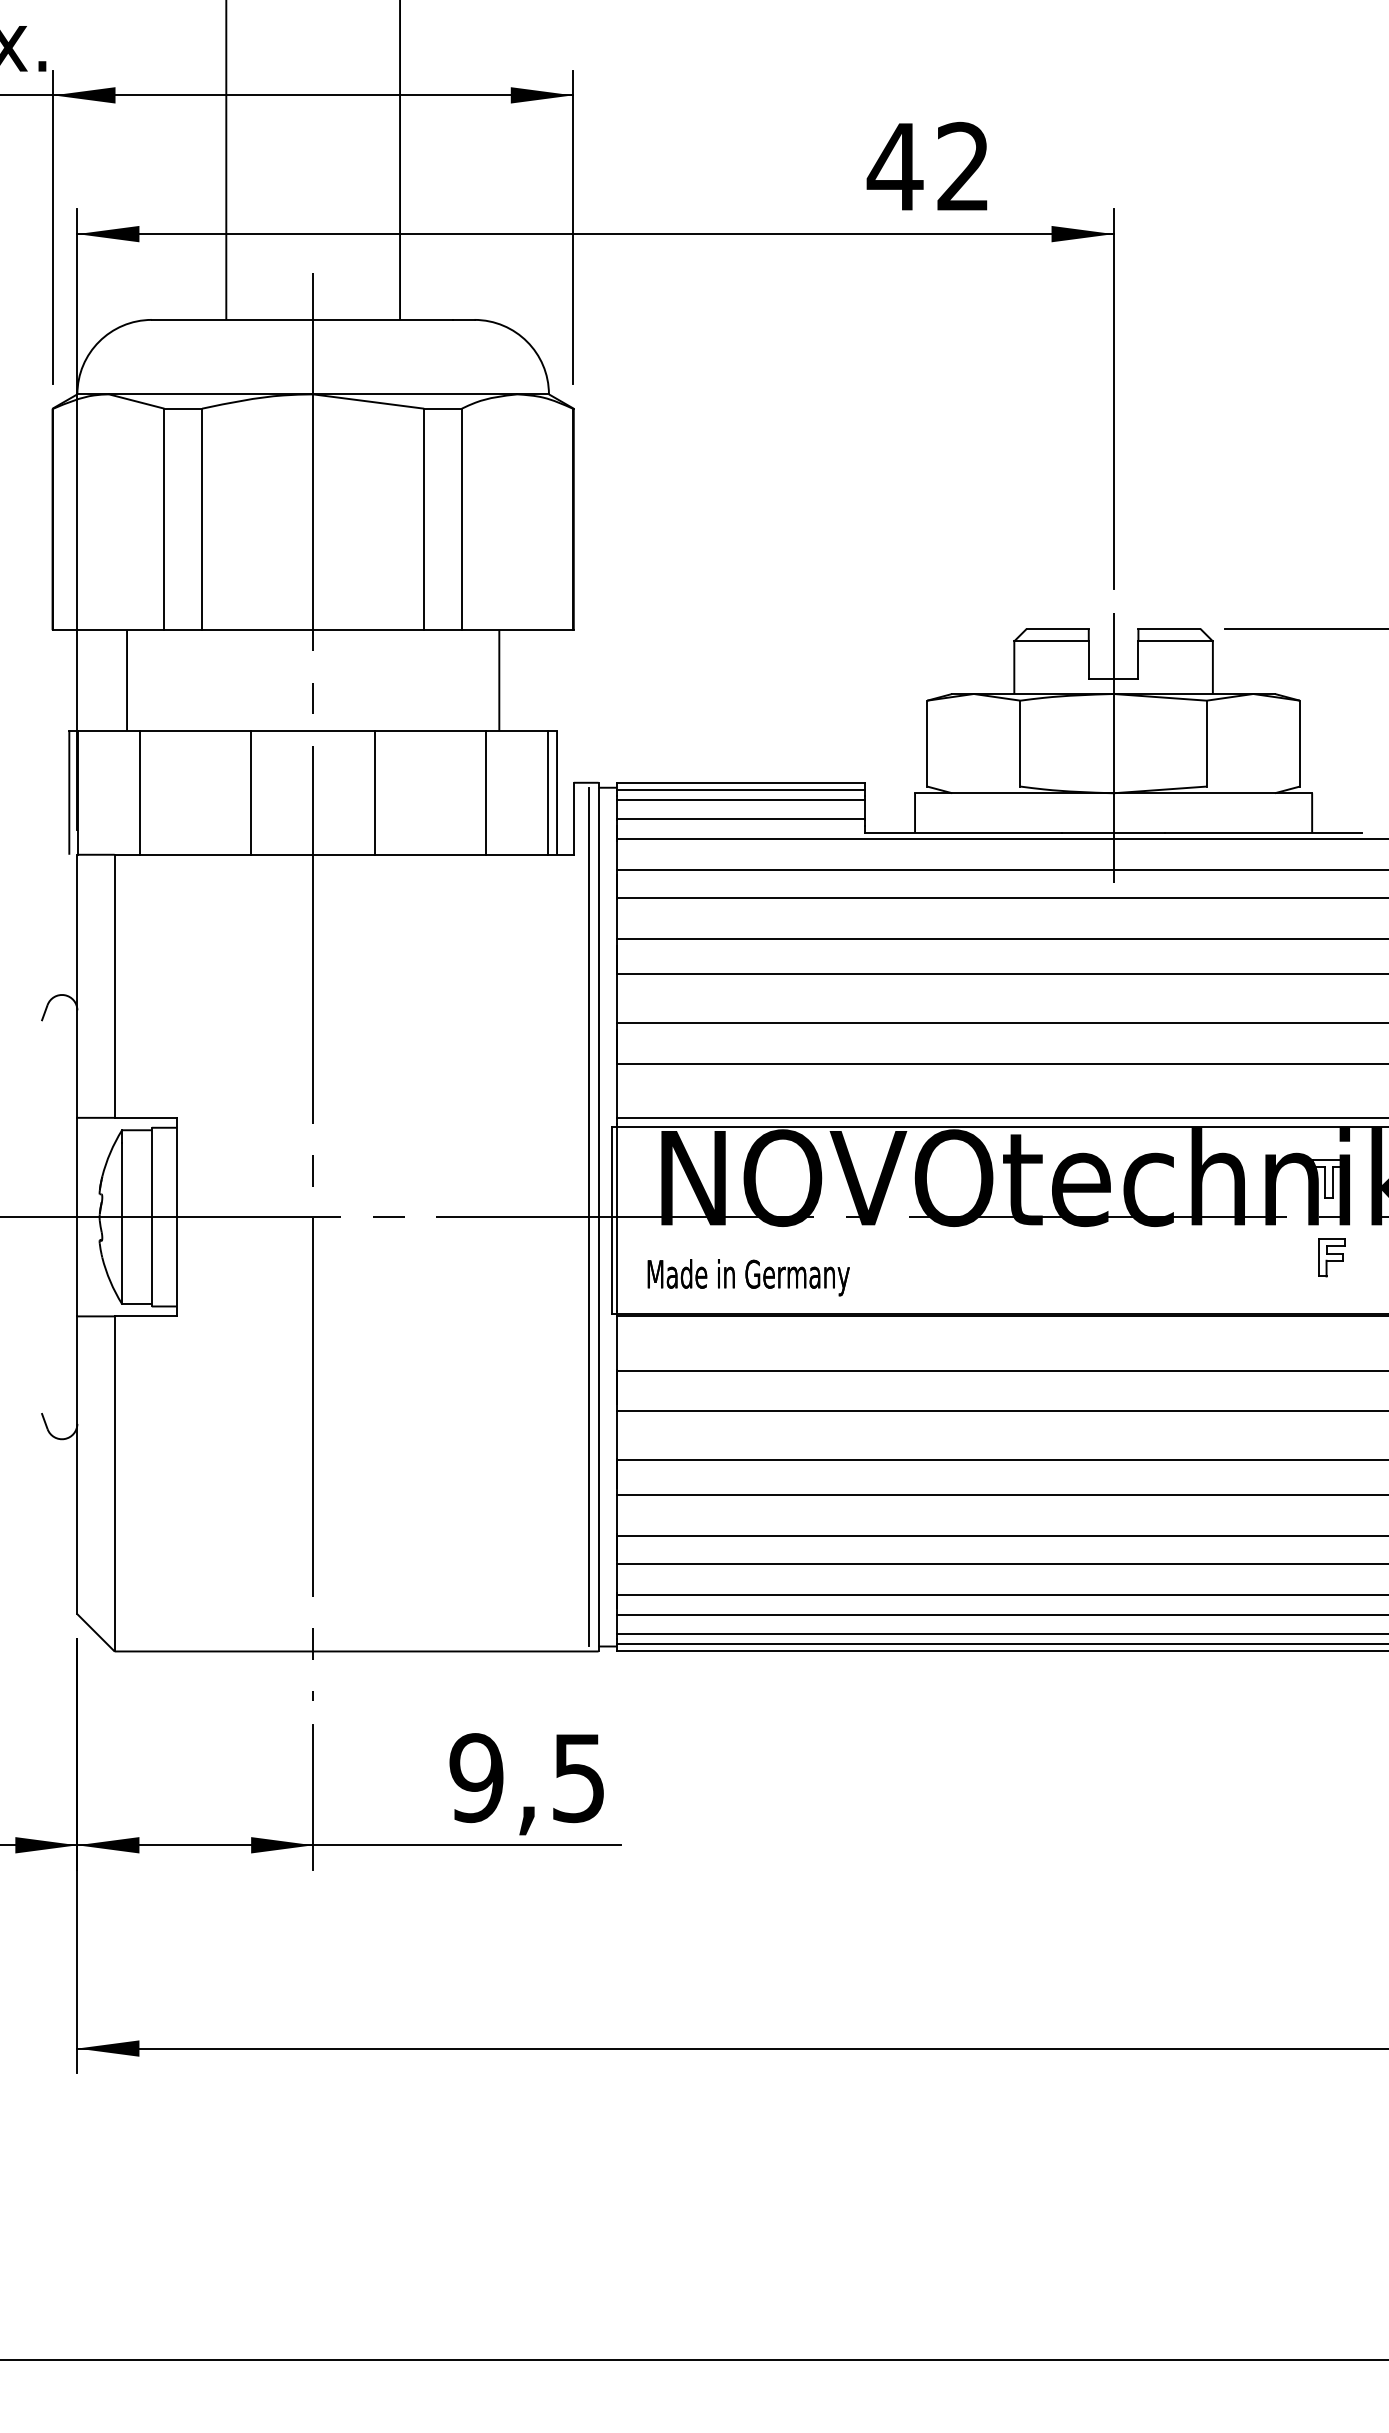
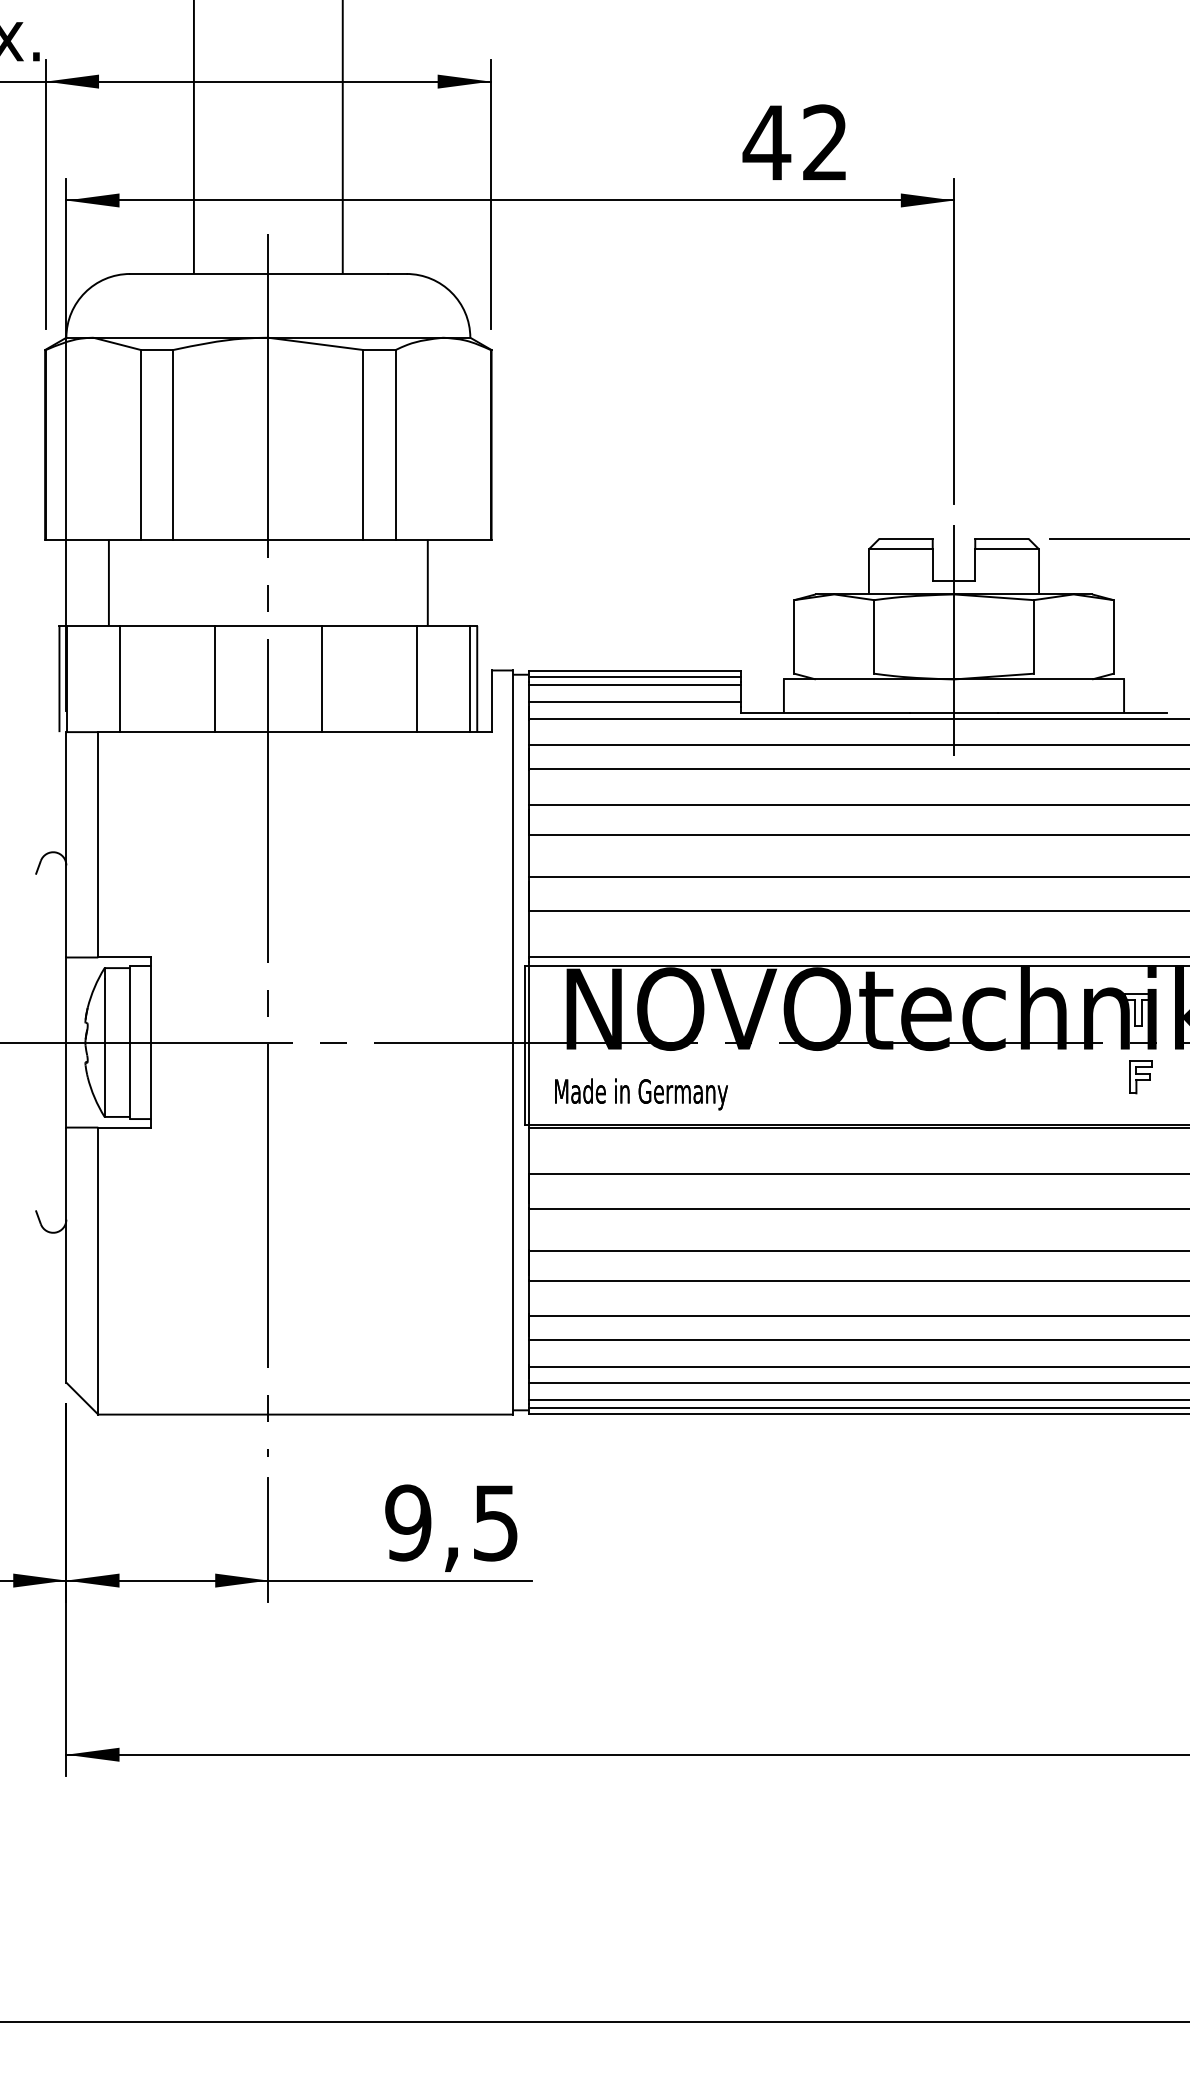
line: (588, 1216) -> (504, 1042), removed

